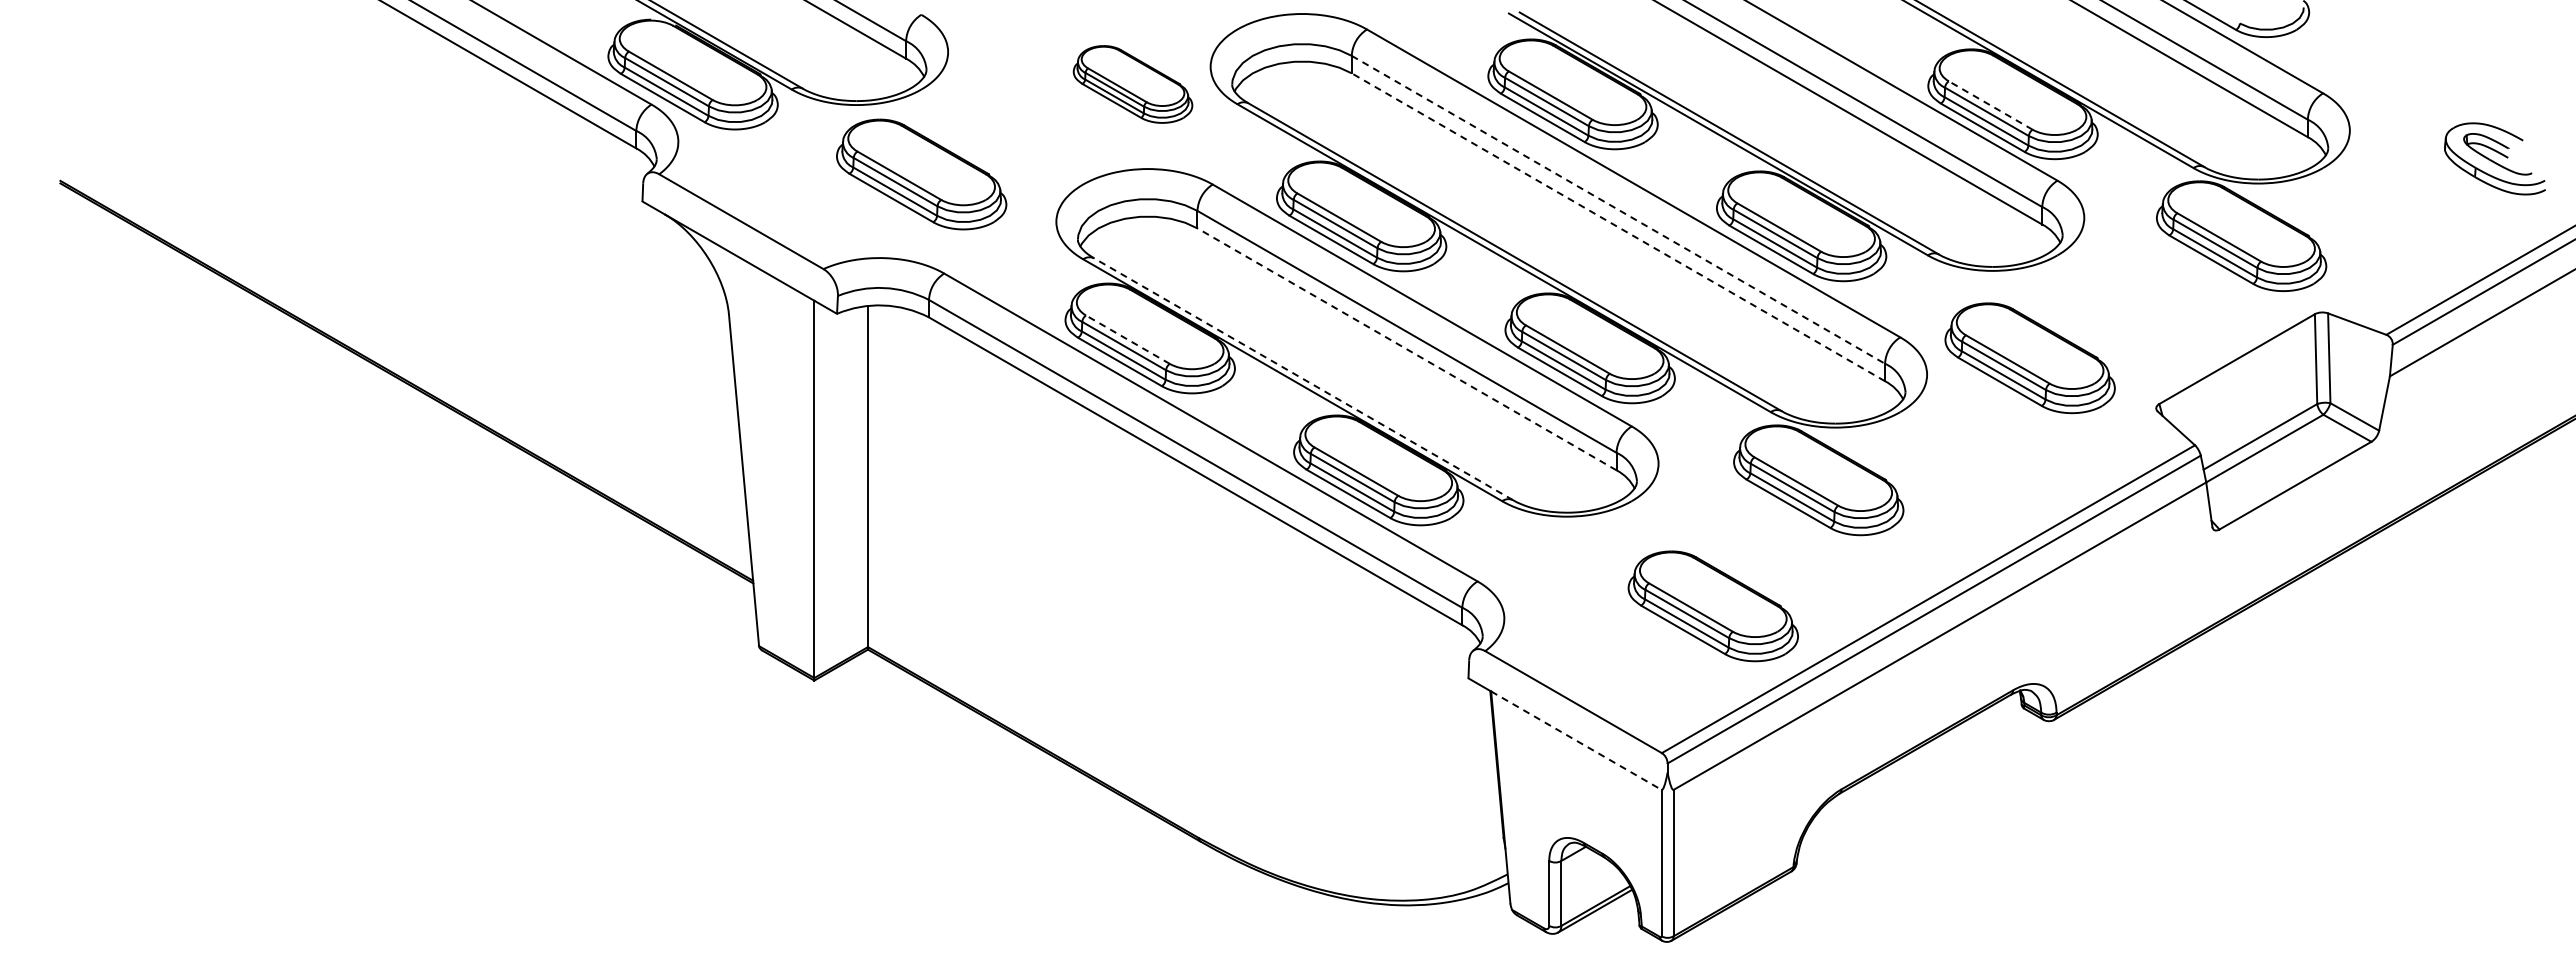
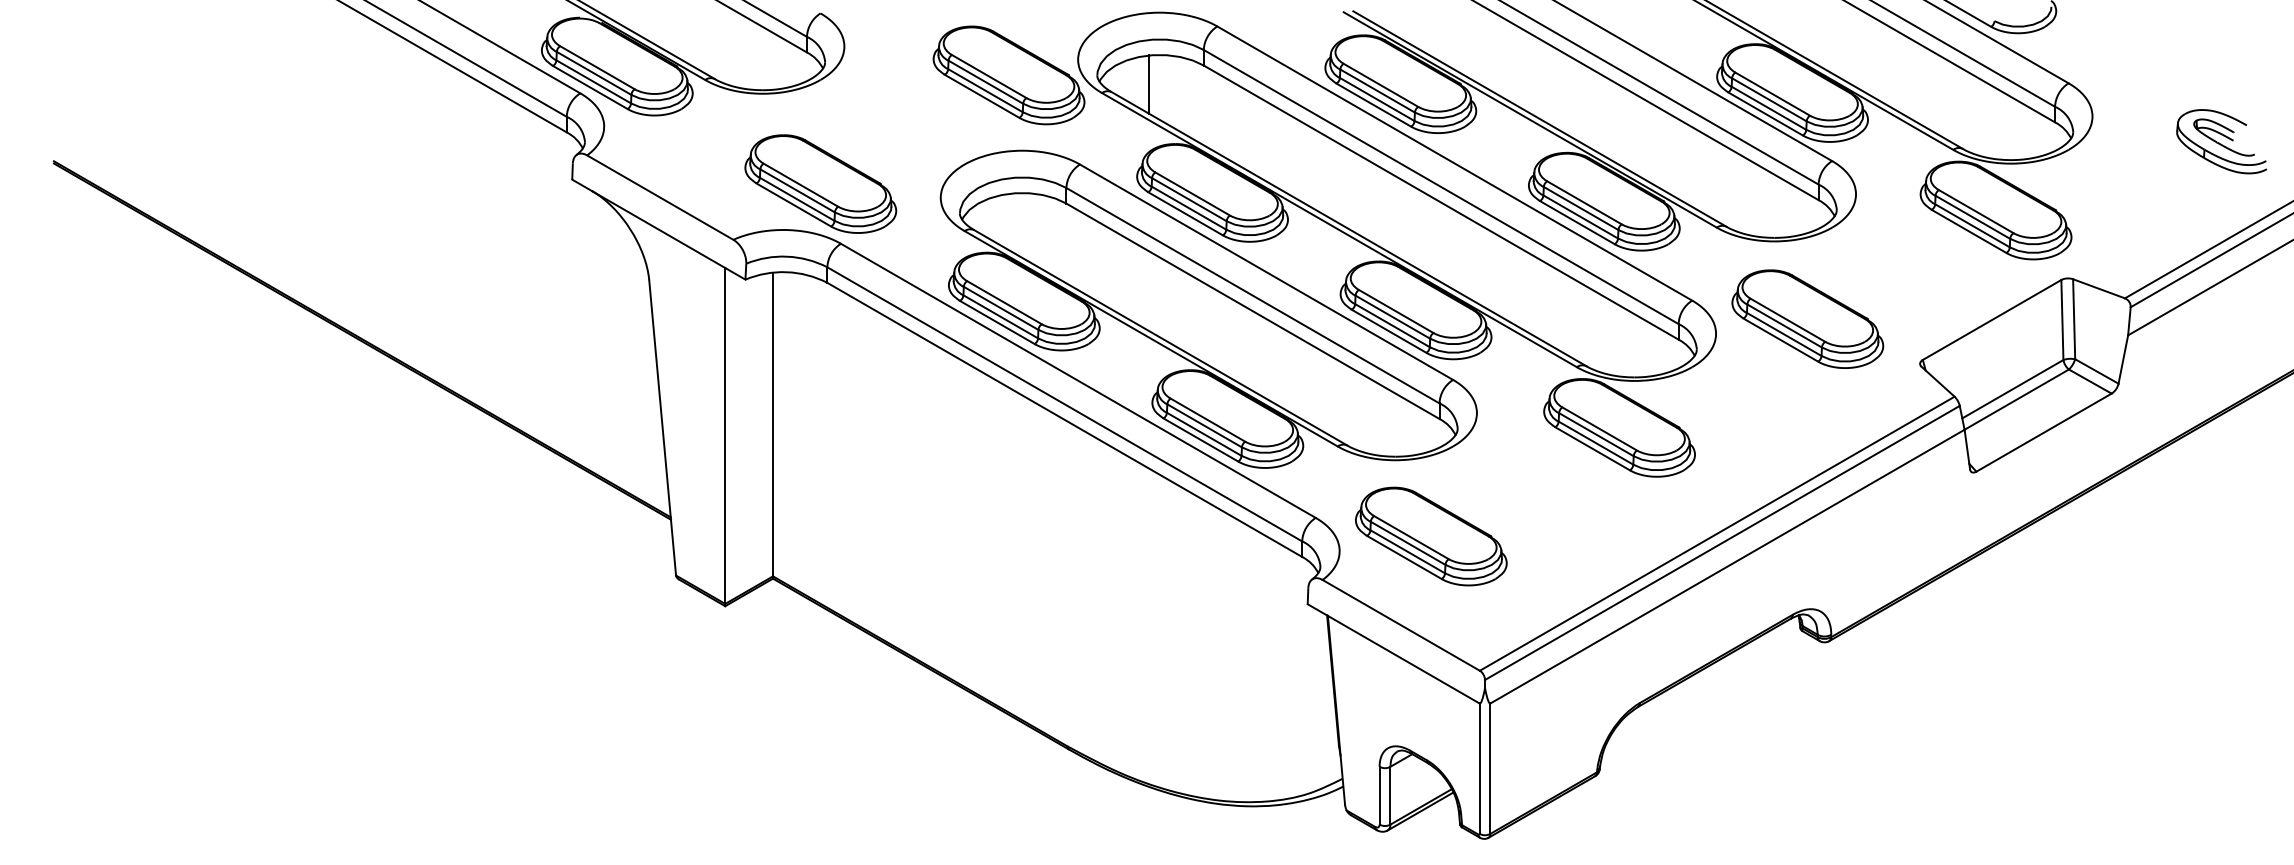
part: (1132, 84) -> (1008, 75), size x1.43
line: (1290, 94) -> (1149, 84), added
line: (1990, 105) -> (1772, 94), dashed -> solid
part: (921, 174) -> (820, 184), moved
line: (1618, 209) -> (1441, 186), dashed -> solid
line: (1618, 227) -> (1441, 202), dashed -> solid
line: (1127, 339) -> (1004, 302), dashed -> solid
line: (1407, 349) -> (1253, 311), dashed -> solid
line: (1303, 379) -> (1160, 338), dashed -> solid
part: (1712, 606) -> (1430, 536), moved
line: (1576, 740) -> (1403, 659), dashed -> solid

